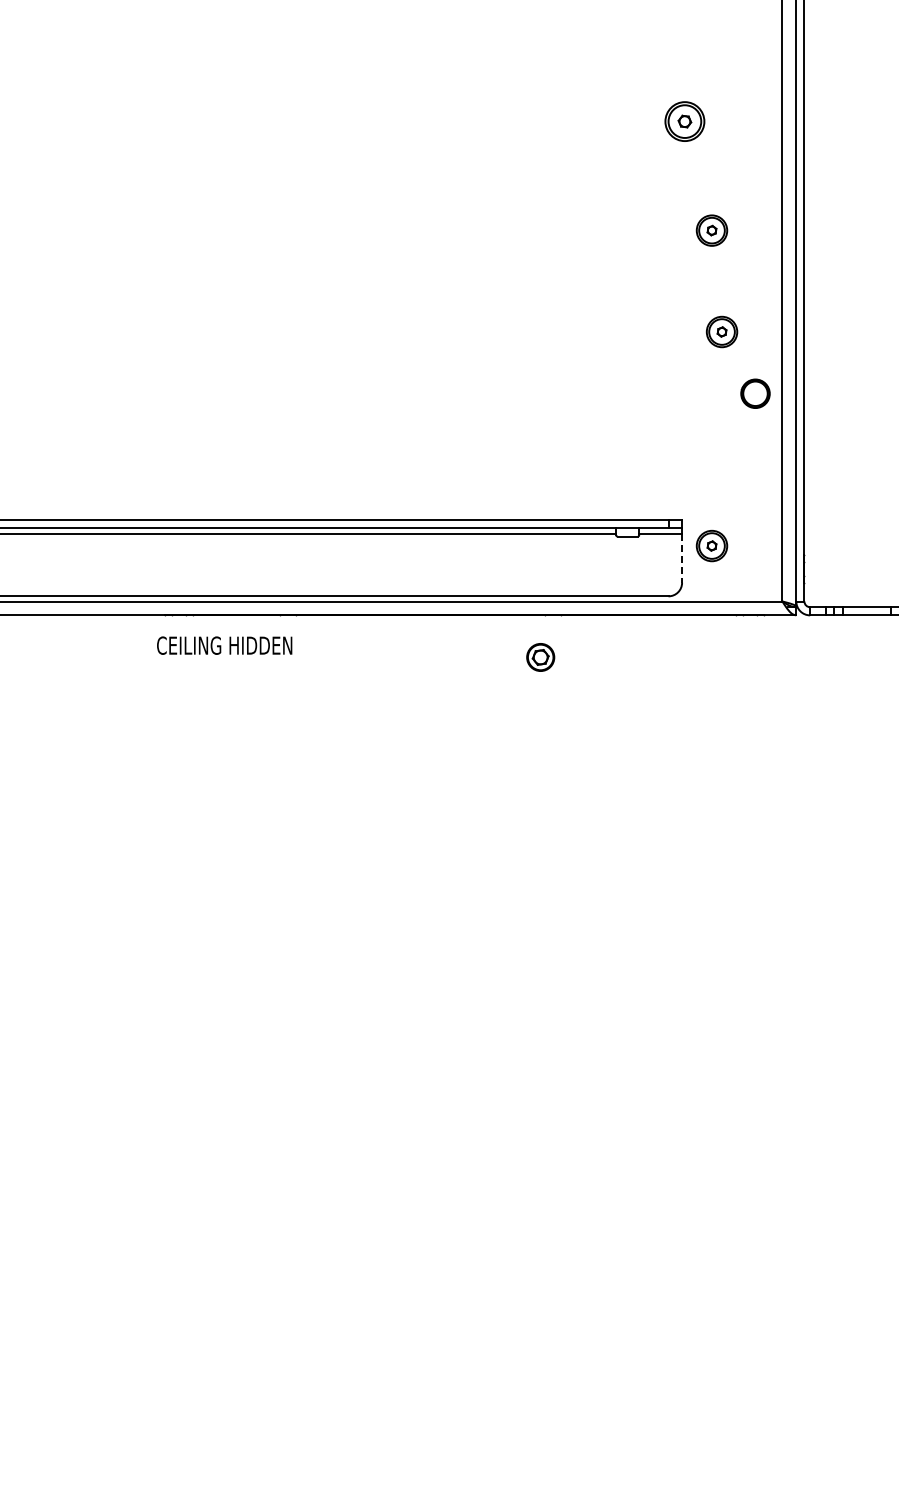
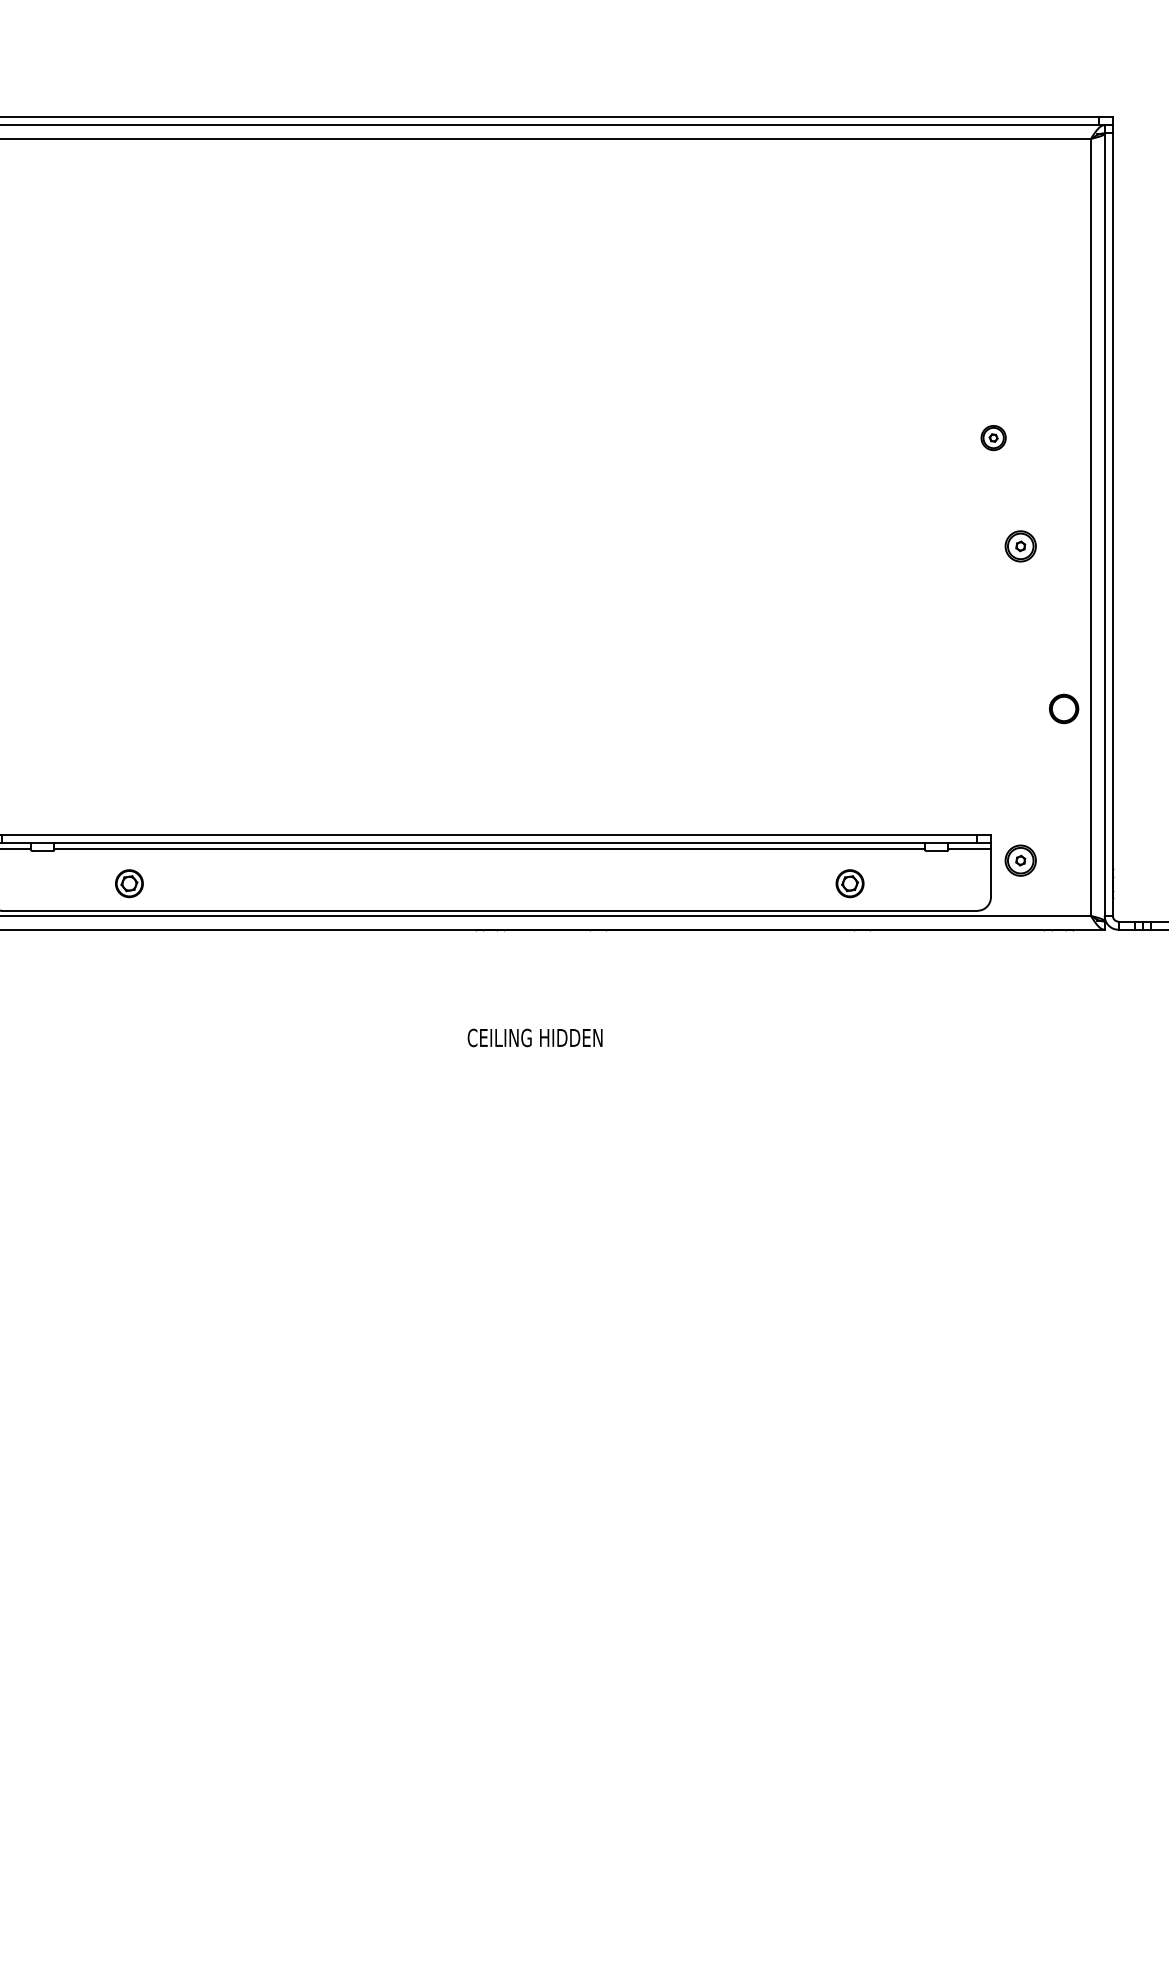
part: (684, 122) -> (993, 438), size x0.62
part: (721, 332) -> (1030, 647), removed
line: (681, 558) -> (990, 873), dashed -> solid
text: (224, 645) -> (534, 1037), moved
part: (540, 657) -> (849, 883), moved

